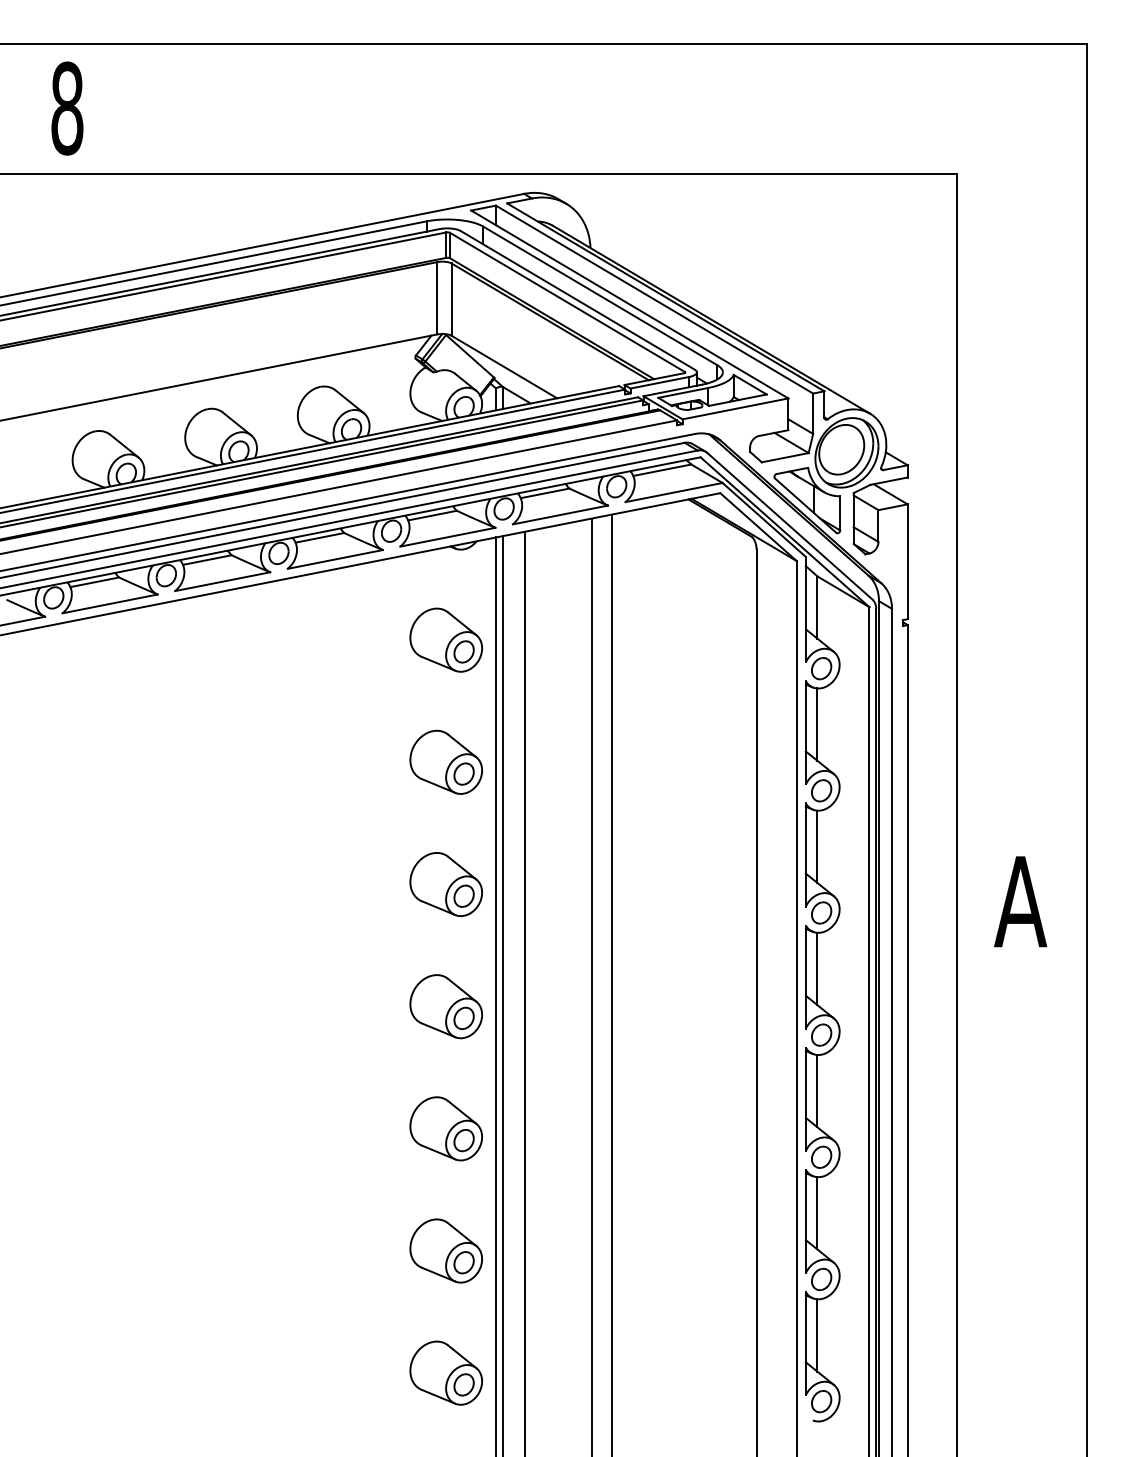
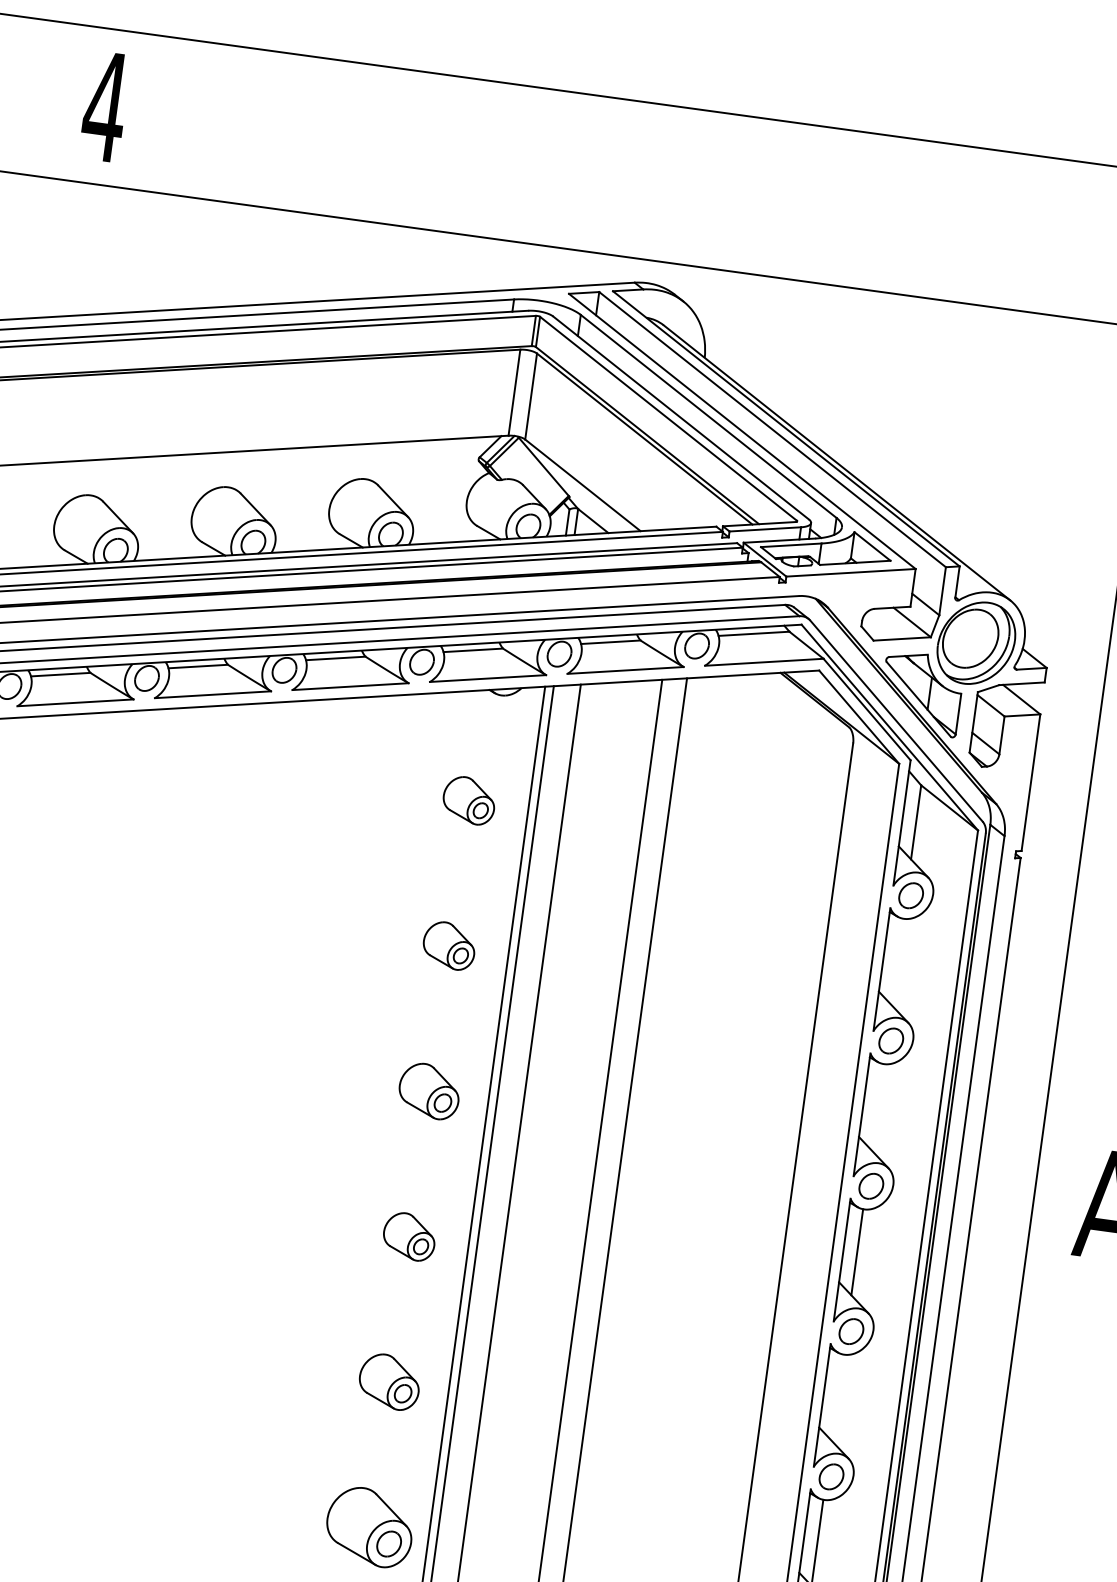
text: (67, 108) -> (105, 106), 8 -> 4
part: (445, 639) -> (468, 799), size x0.6
line: (817, 724) -> (897, 961), removed
part: (445, 761) -> (448, 944), size x0.6
line: (817, 846) -> (877, 1106), removed
part: (445, 884) -> (428, 1091), size x0.7
part: (445, 1006) -> (408, 1236), size x0.6
line: (817, 1090) -> (837, 1396), removed
part: (445, 1128) -> (388, 1381), size x0.7

